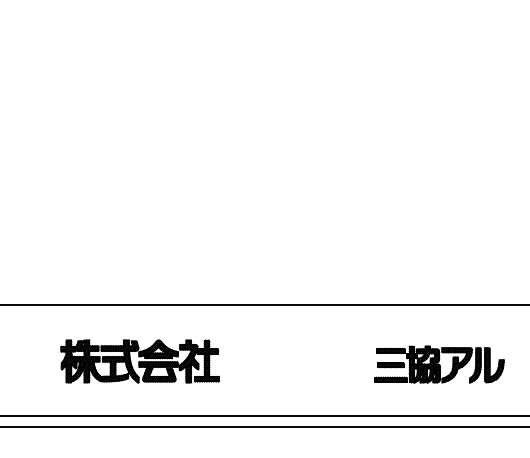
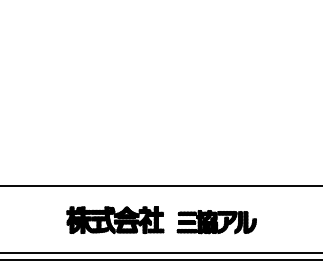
part: (140, 361) -> (115, 220), moved
part: (439, 365) -> (216, 222), moved

